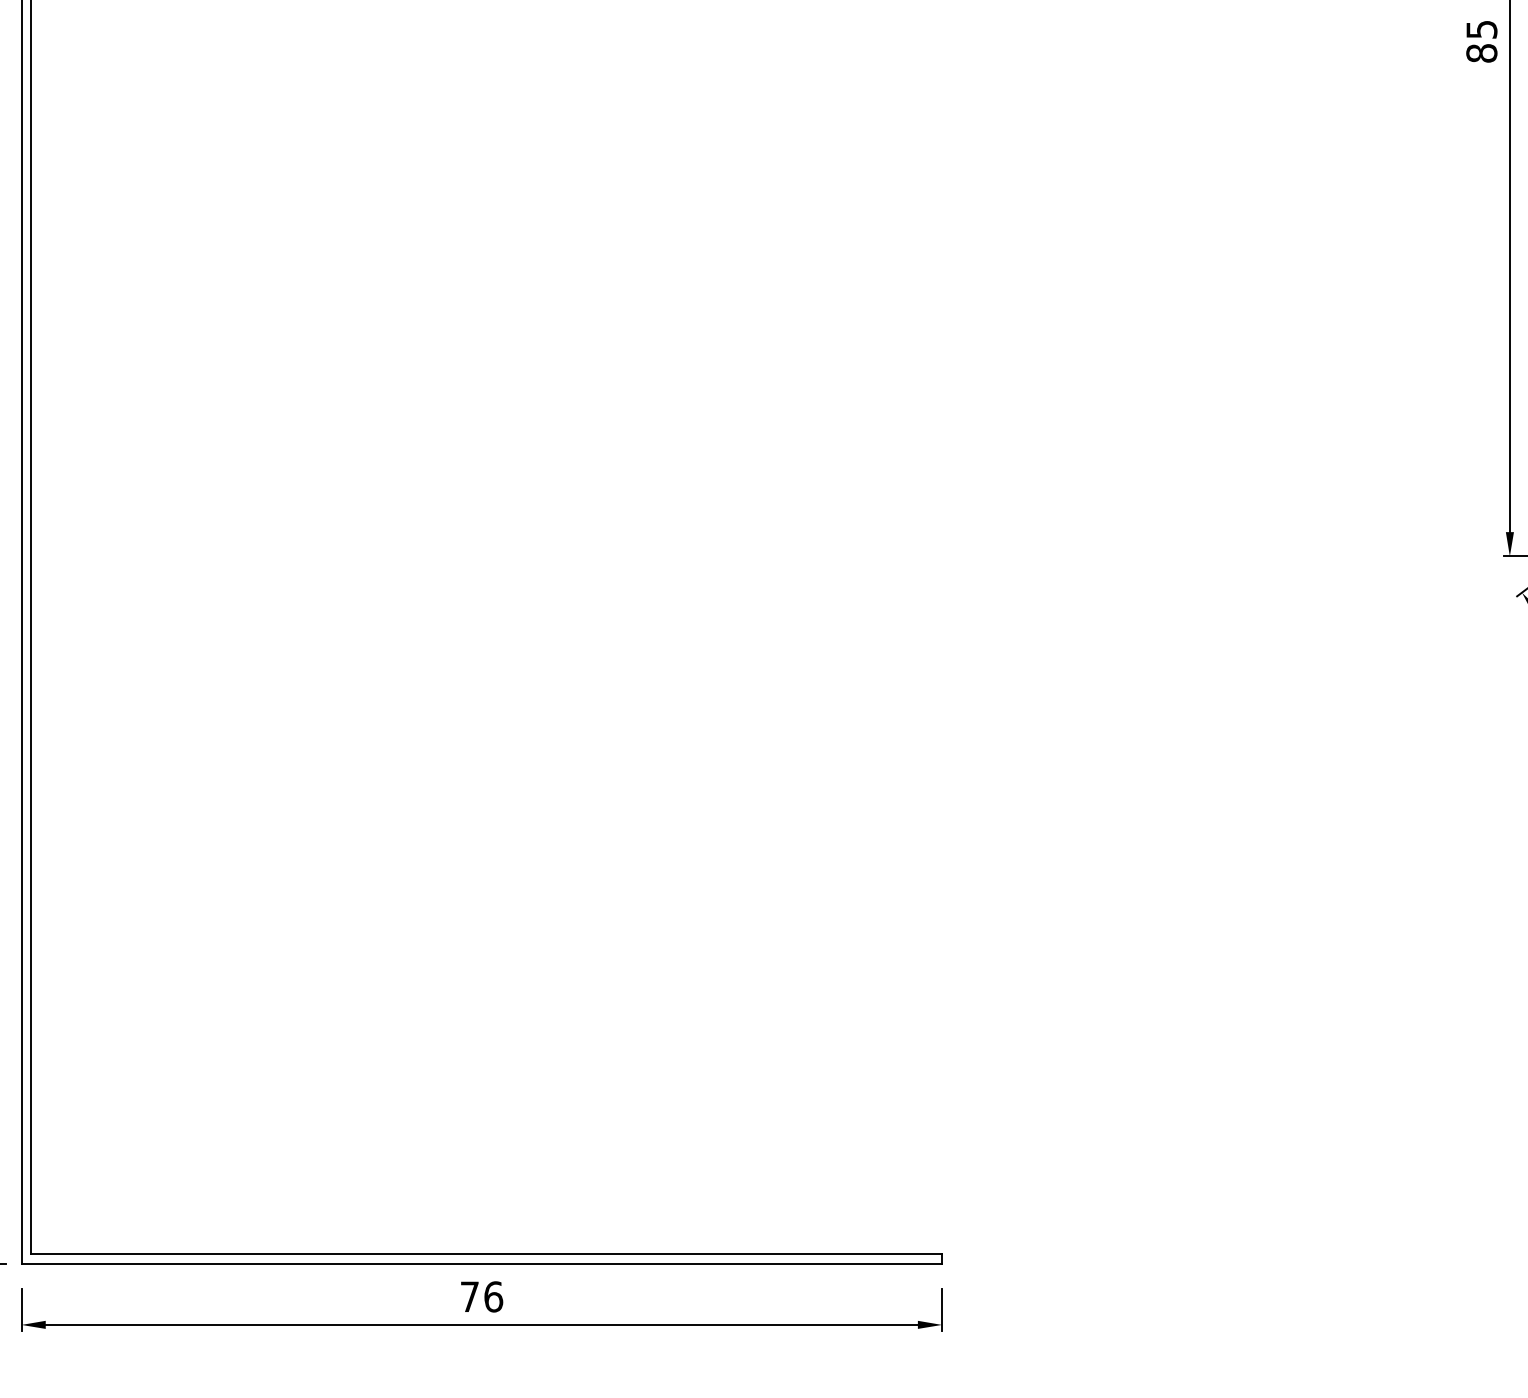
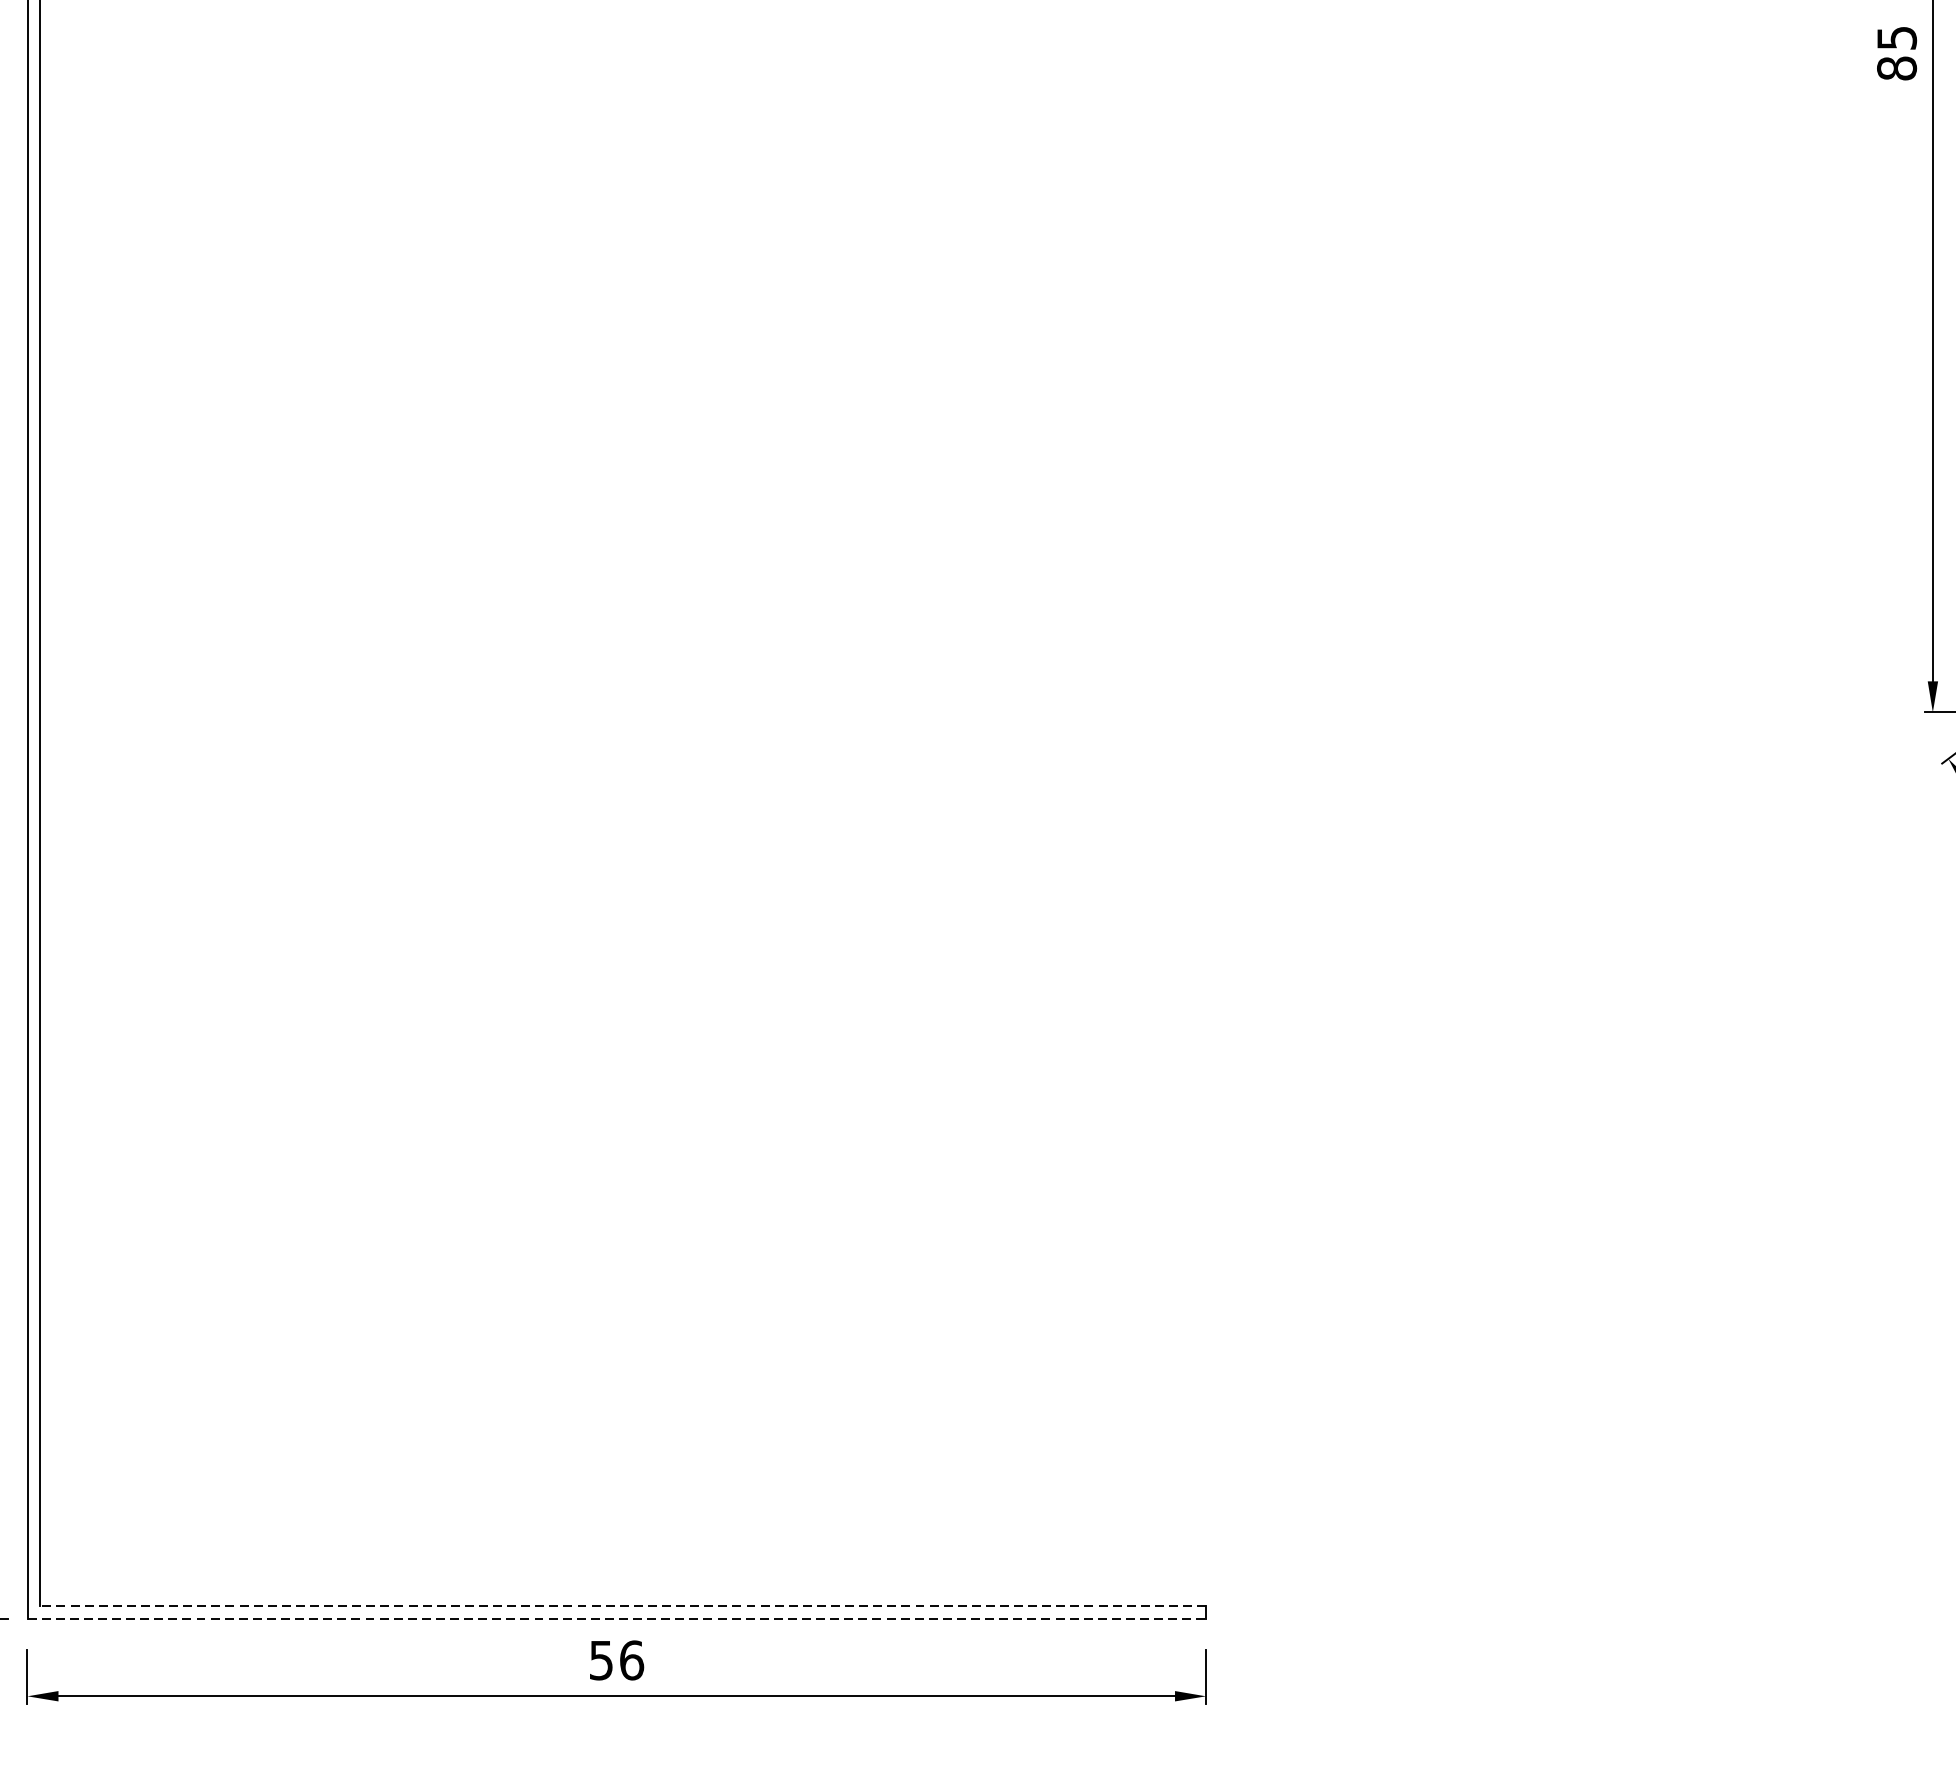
line: (486, 1254) -> (622, 1606), solid -> dashed
line: (482, 1264) -> (617, 1618), solid -> dashed
text: (469, 1296) -> (600, 1659), 76 -> 56

